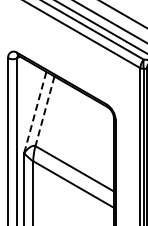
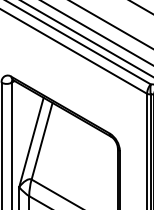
line: (44, 111) -> (41, 141), dashed -> solid
line: (35, 112) -> (31, 142), dashed -> solid

